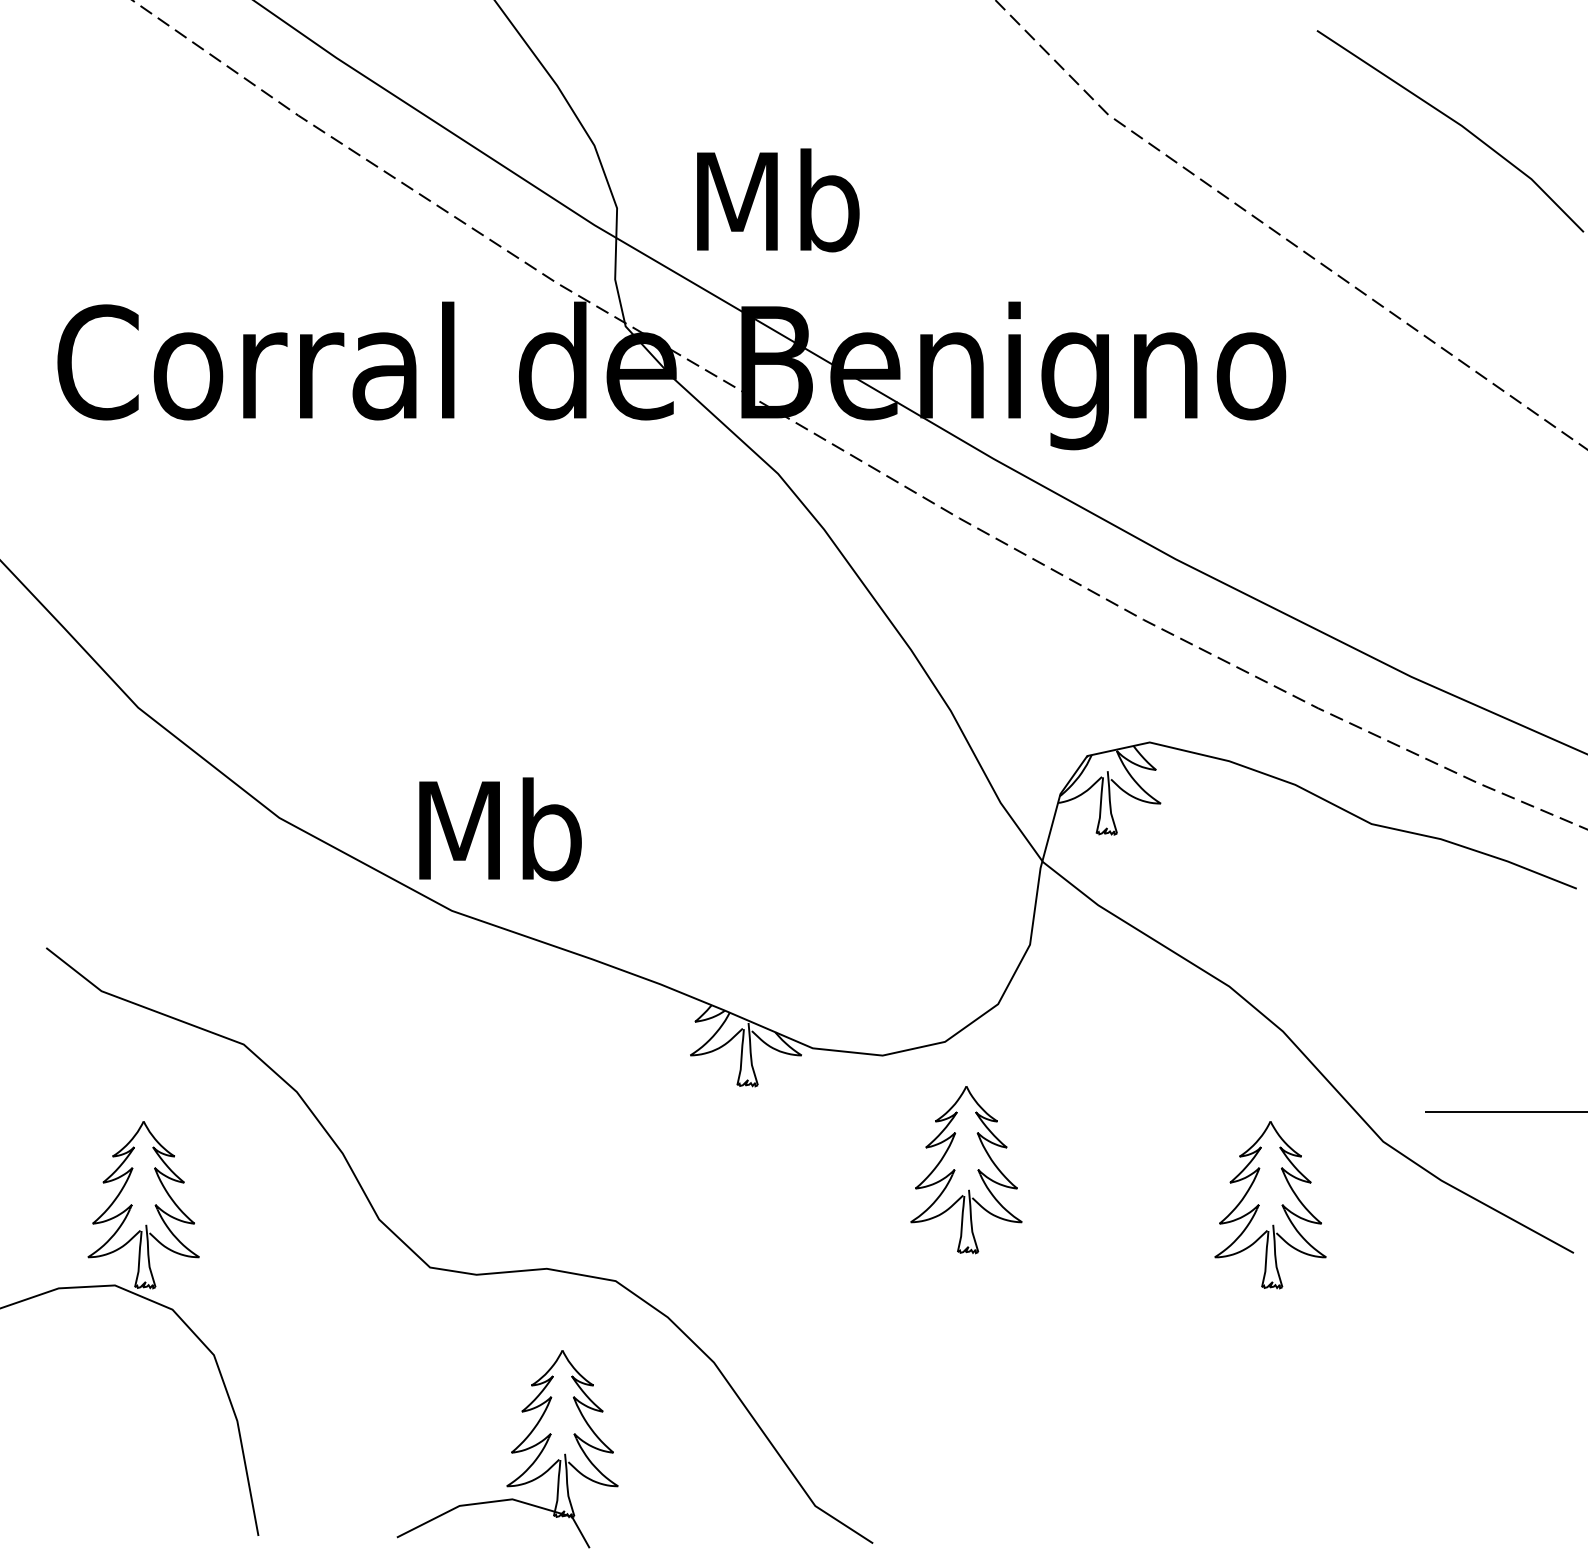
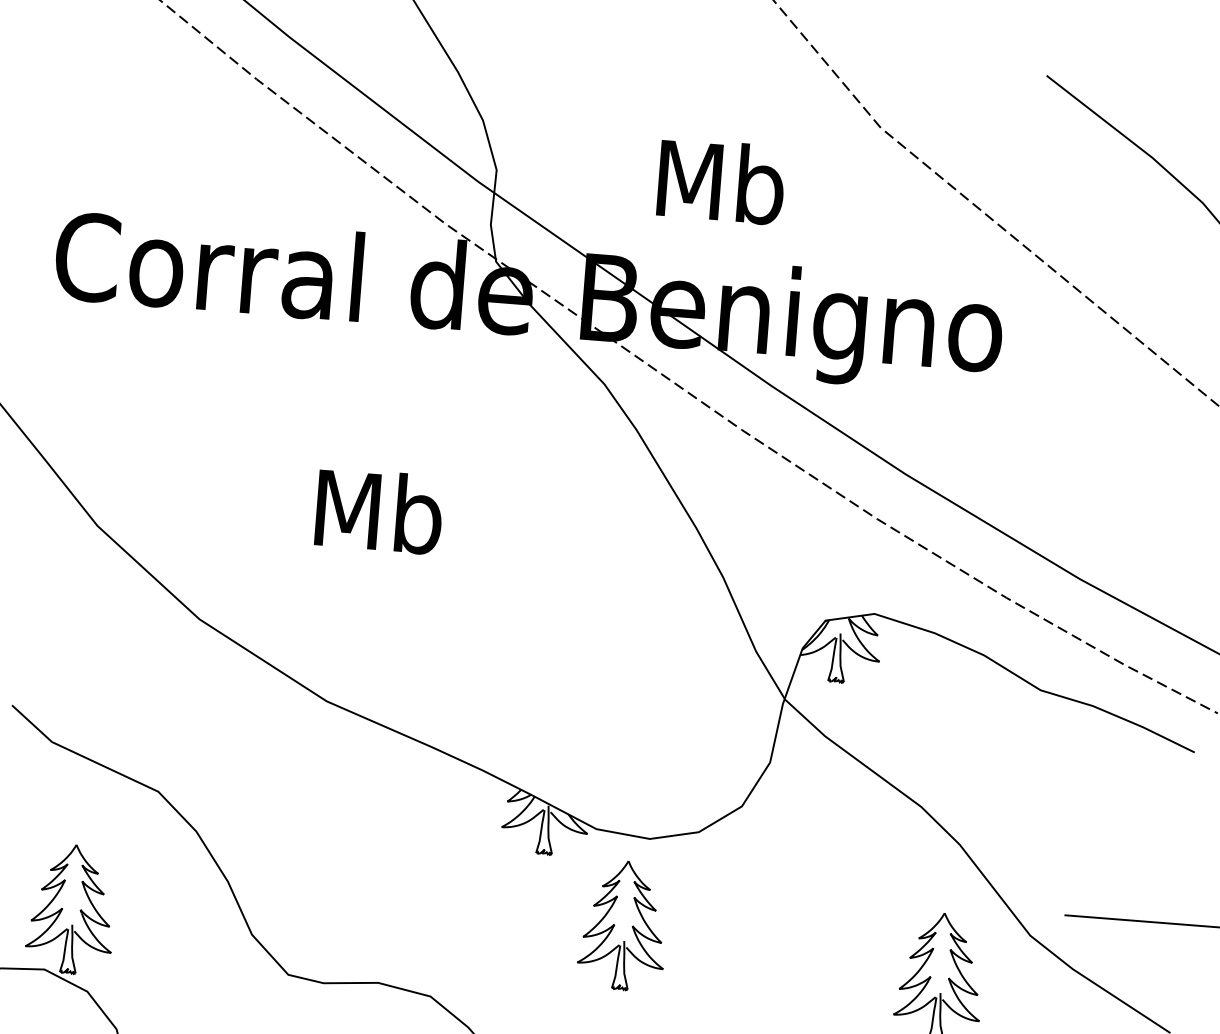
text: (778, 200) -> (721, 181), moved
text: (500, 829) -> (379, 511), moved
part: (955, 1170) -> (615, 925), moved

